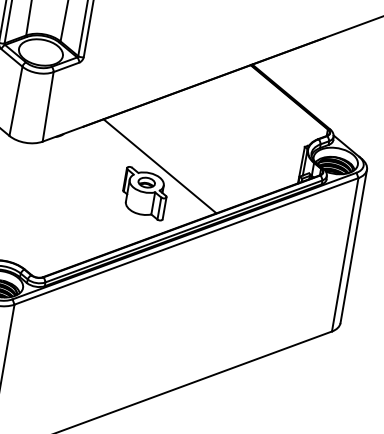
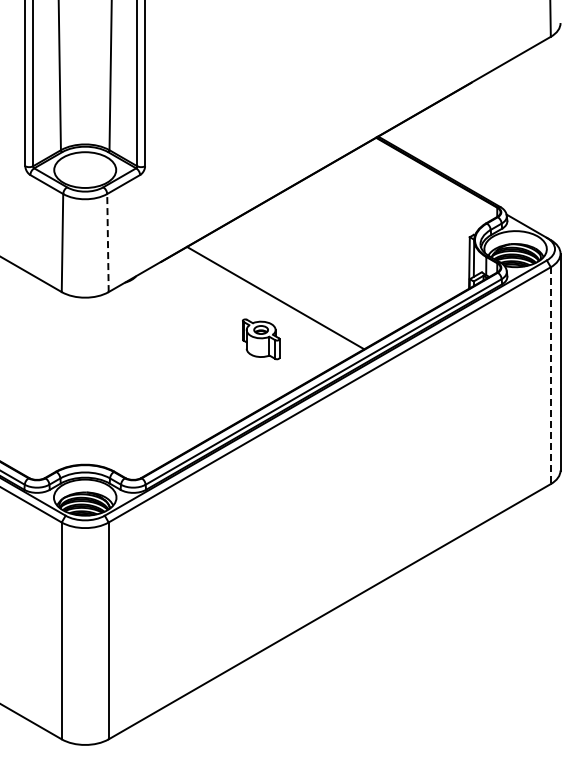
line: (47, 106) -> (107, 242), solid -> dashed
part: (144, 193) -> (260, 339), size x0.6
line: (344, 255) -> (550, 376), solid -> dashed

